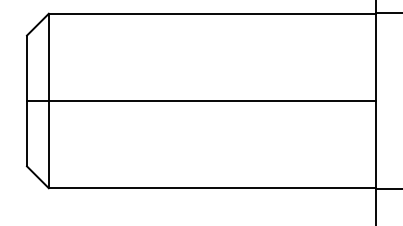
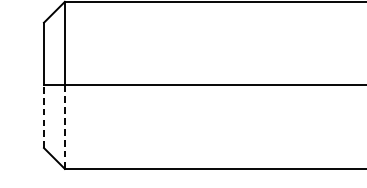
line: (27, 133) -> (44, 116), solid -> dashed
line: (48, 144) -> (64, 127), solid -> dashed

